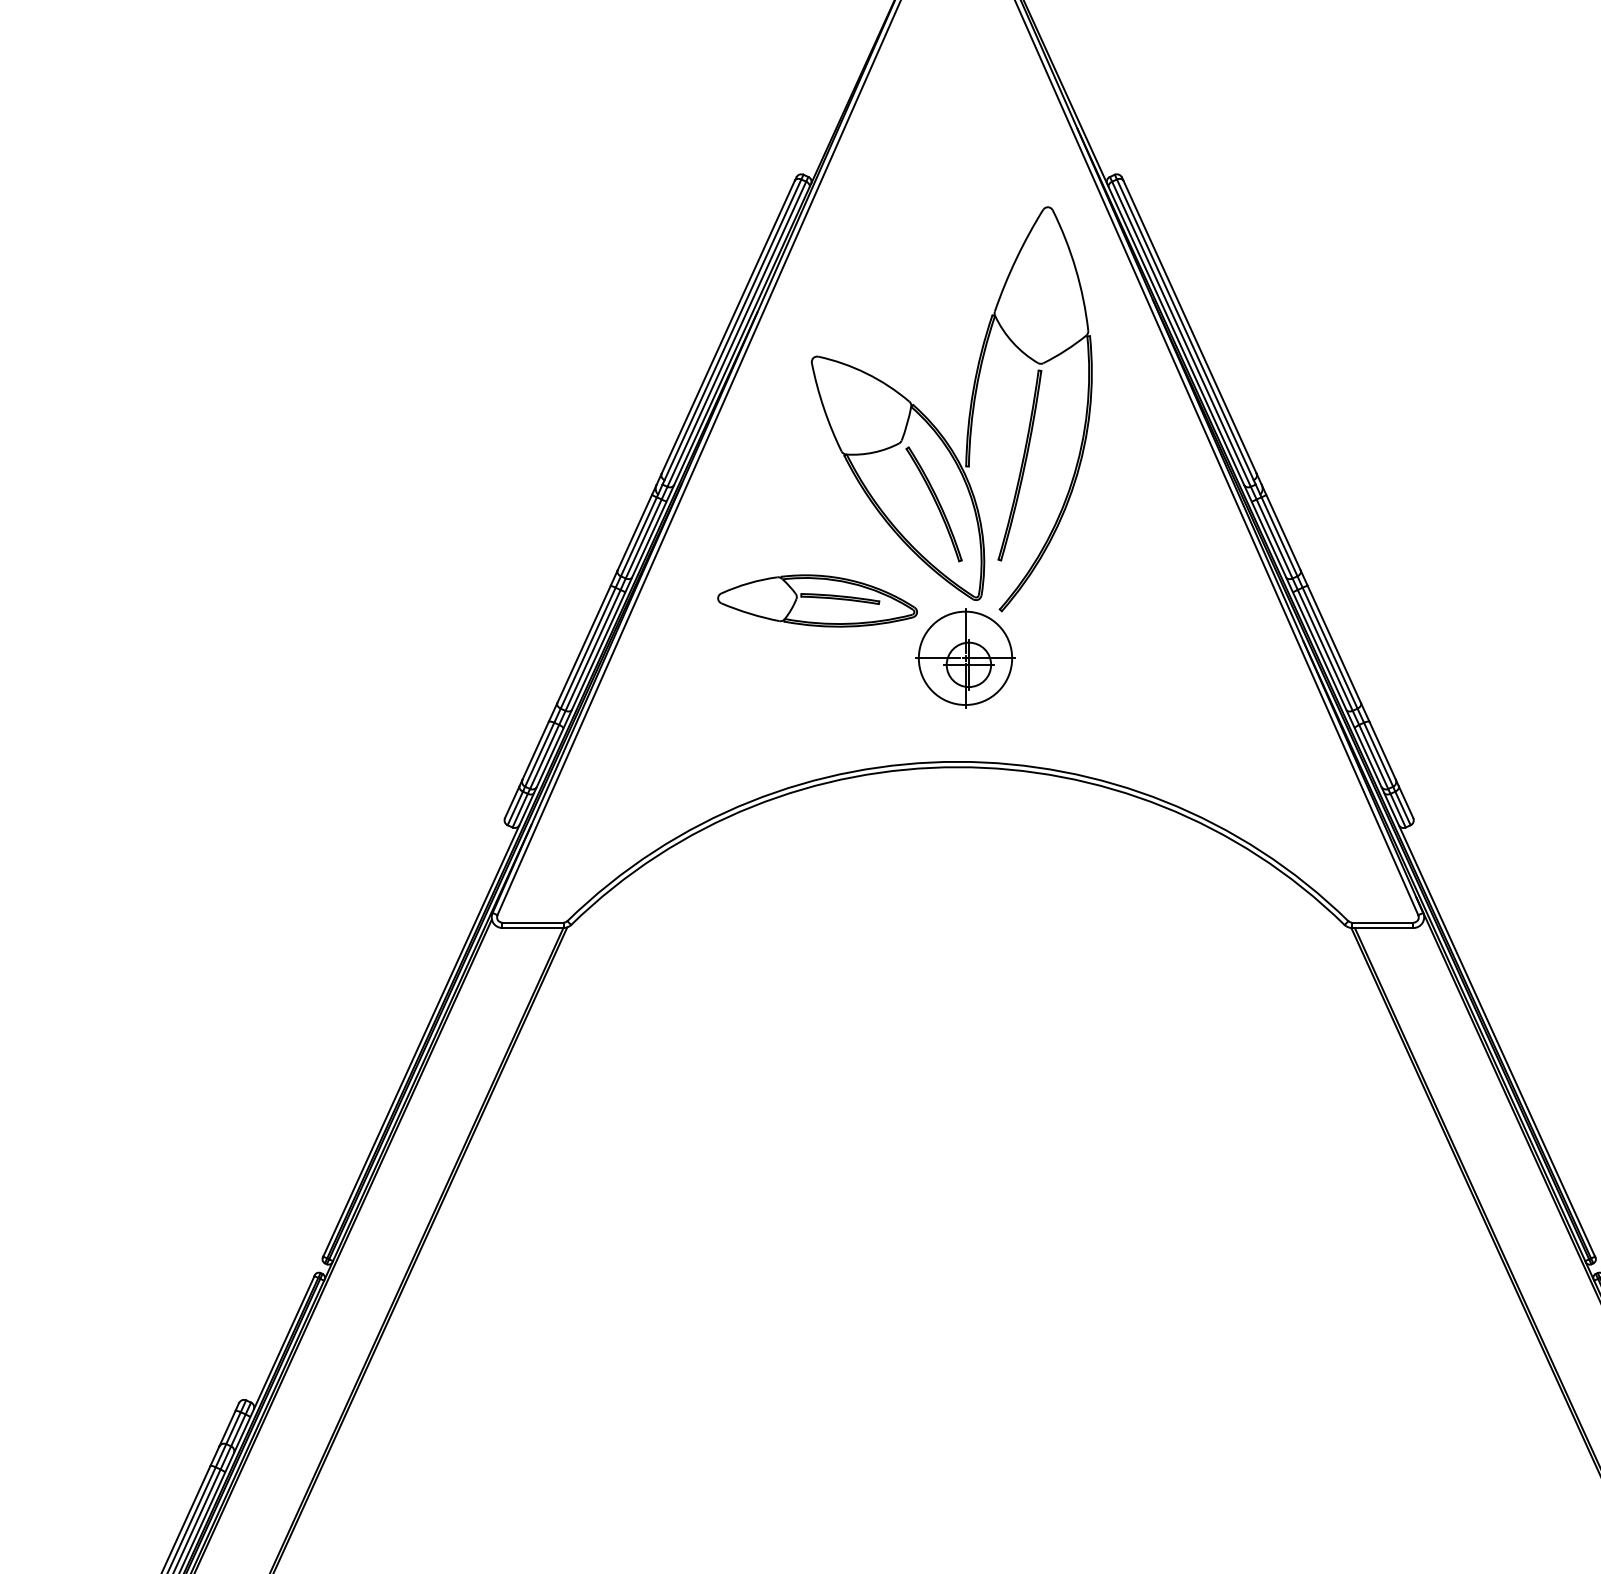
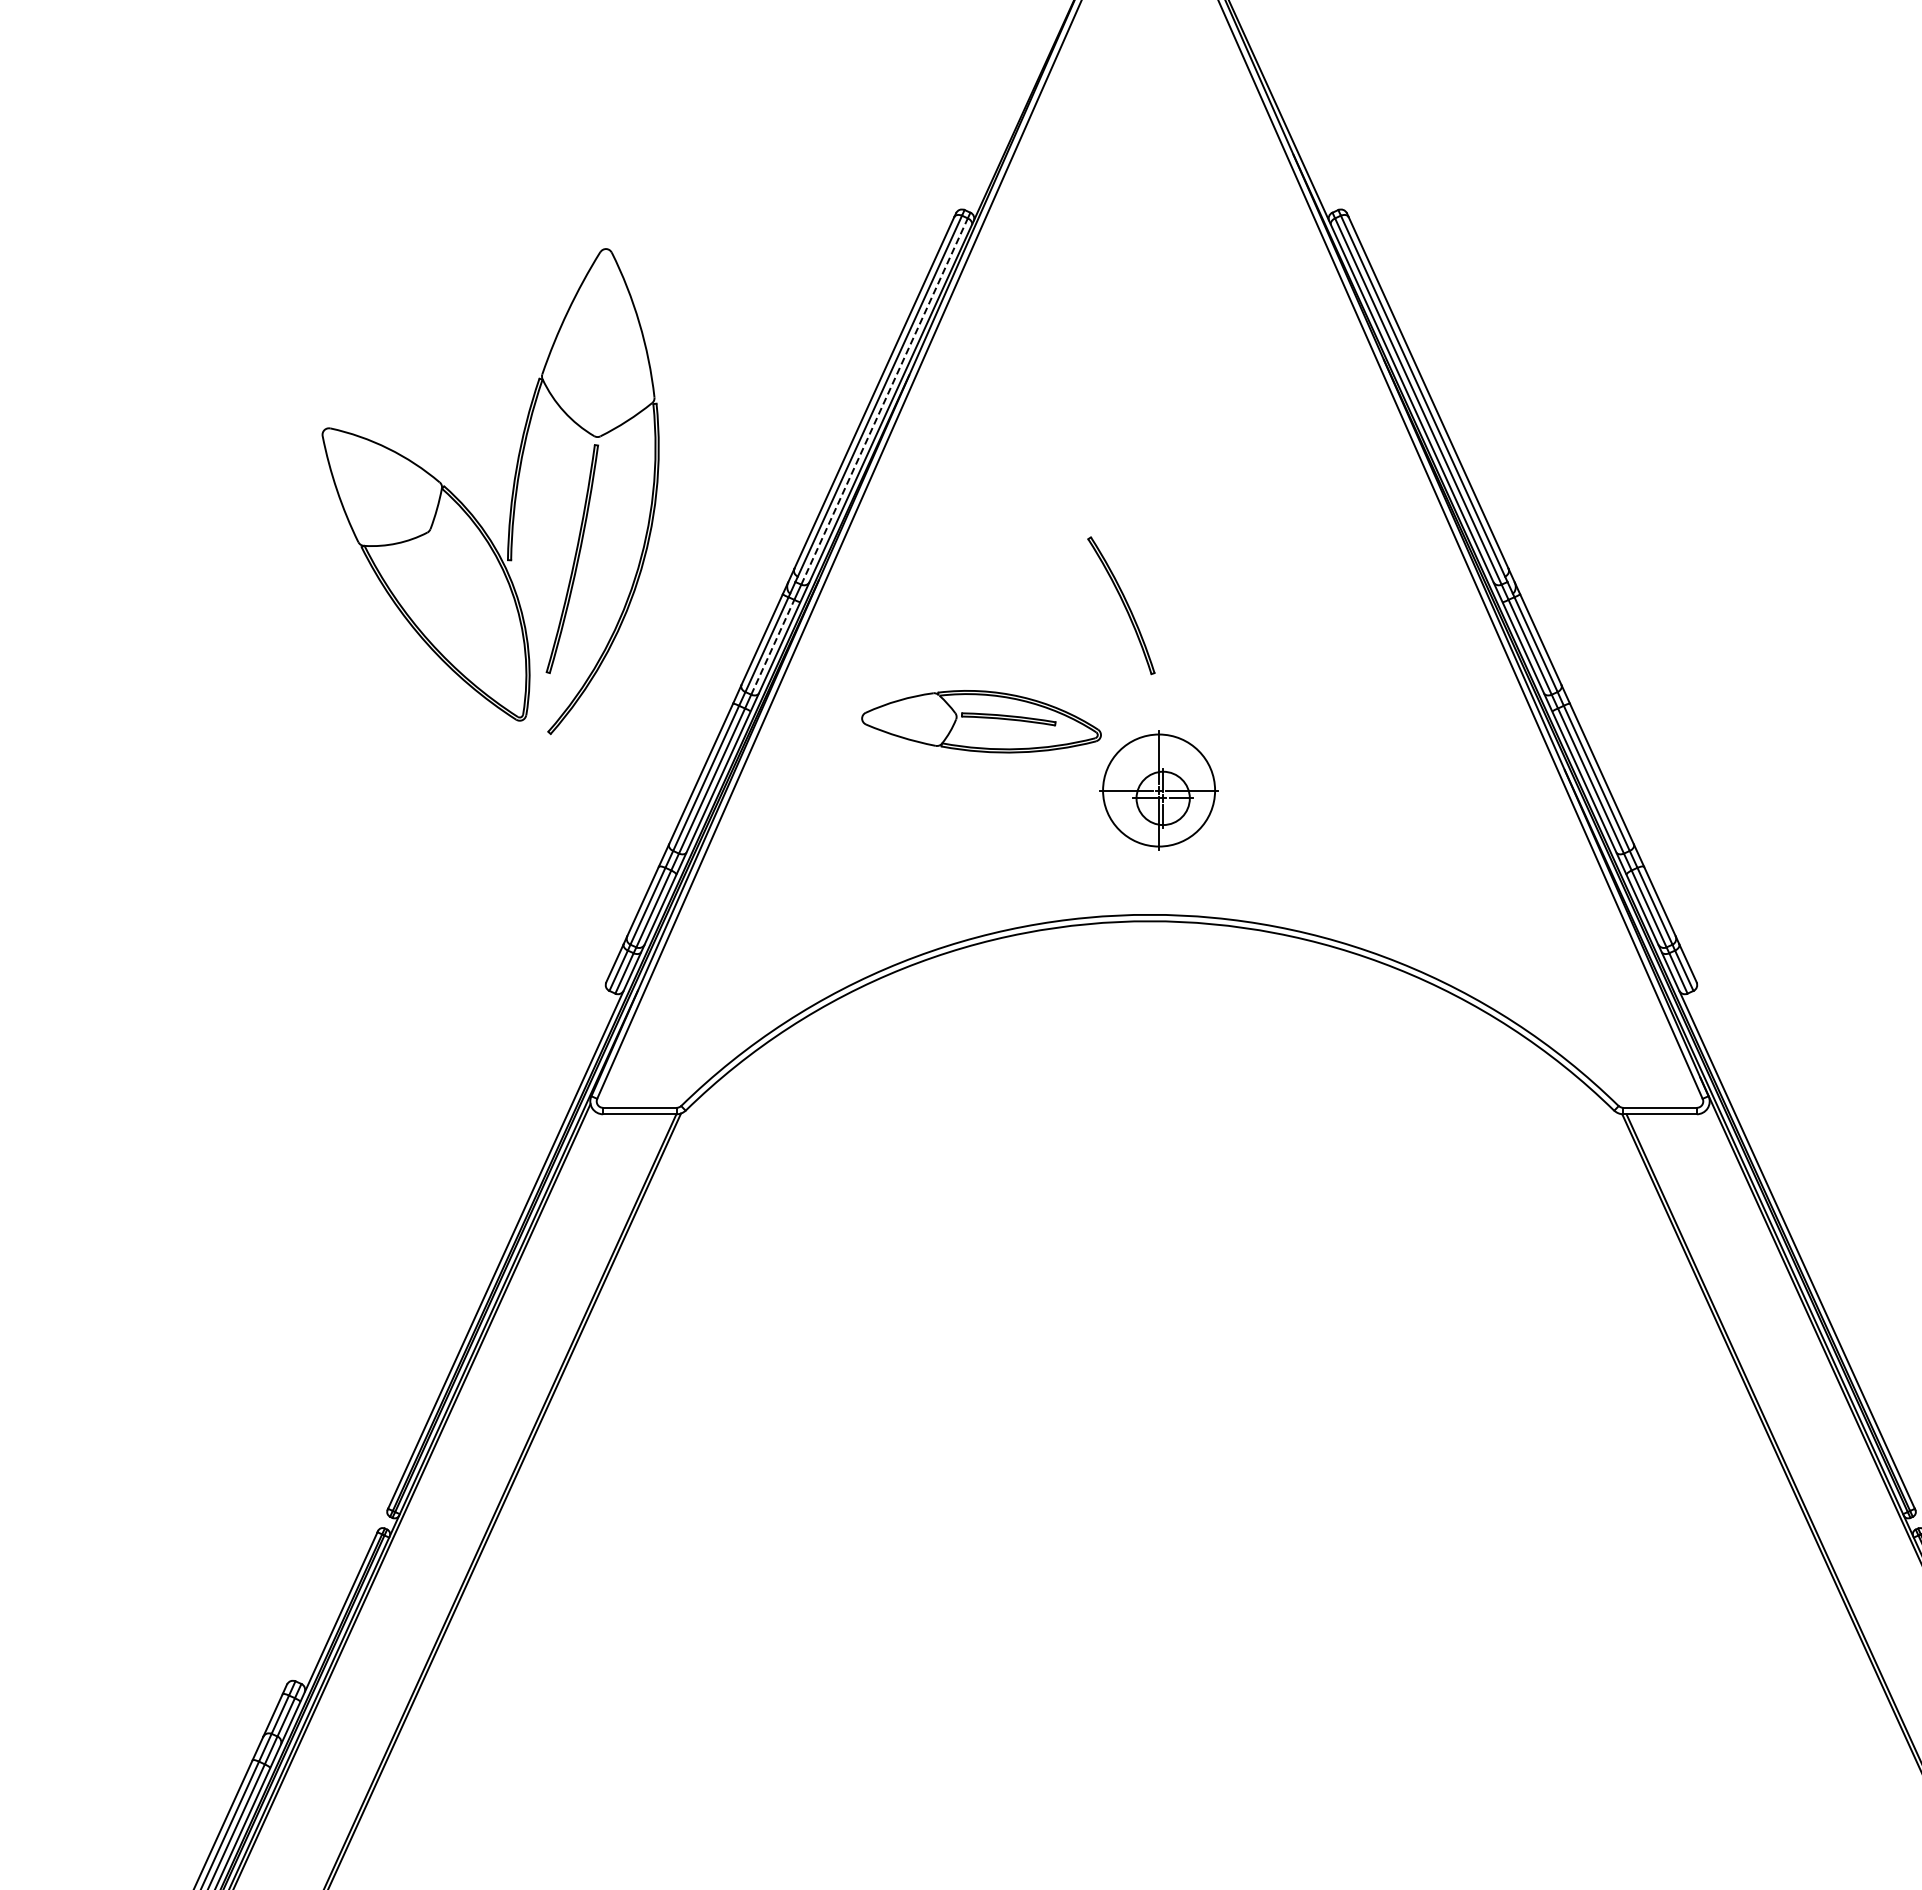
line: (736, 334) -> (884, 401), solid -> dashed
part: (969, 411) -> (511, 494), moved
line: (644, 538) -> (773, 646), solid -> dashed

